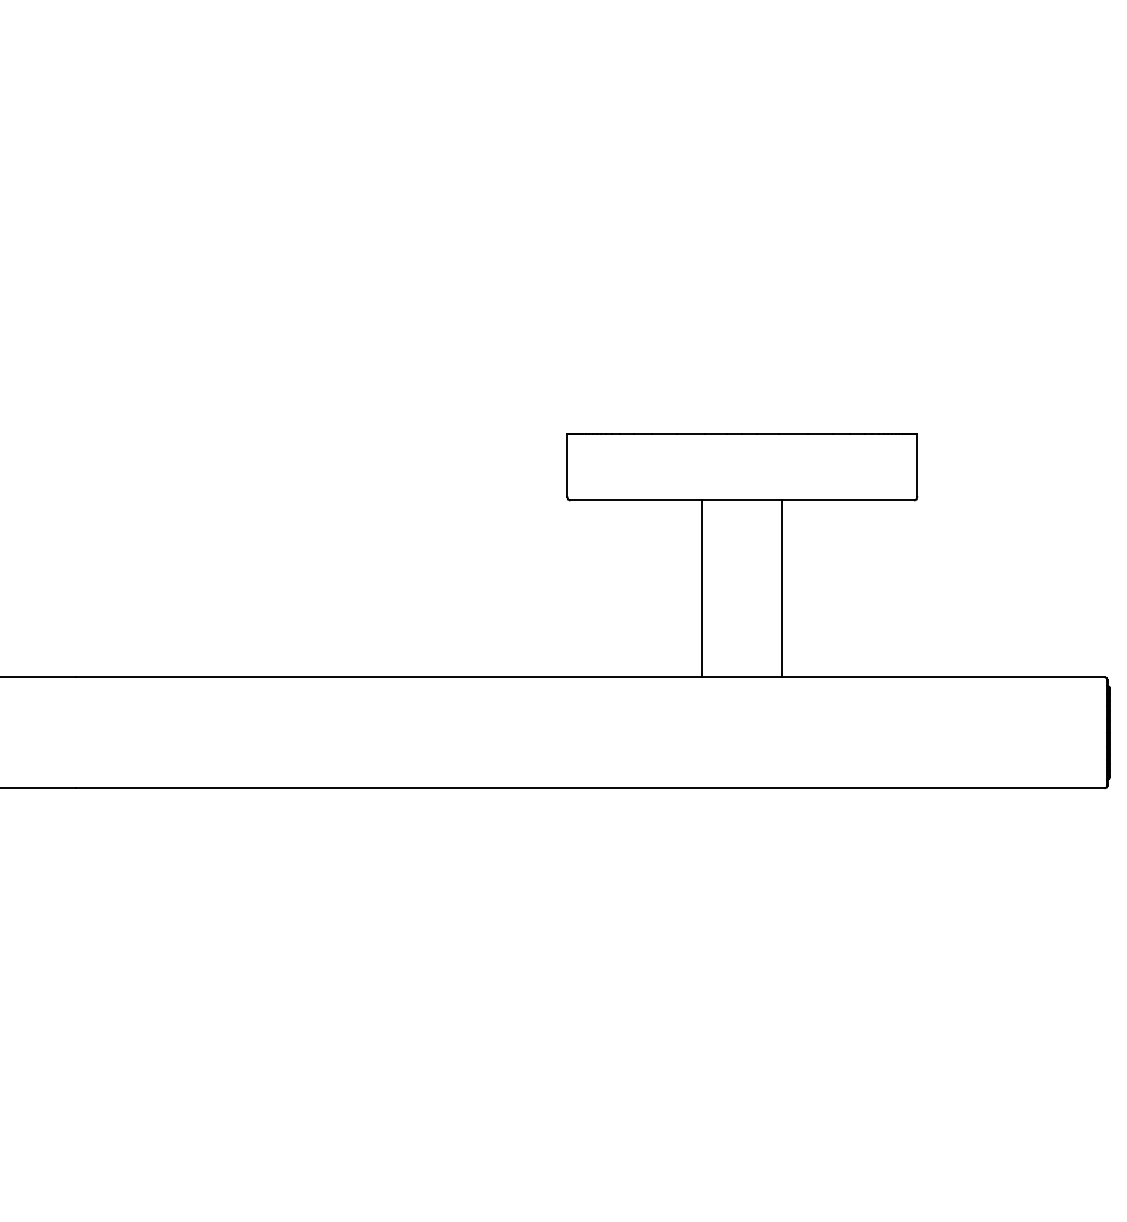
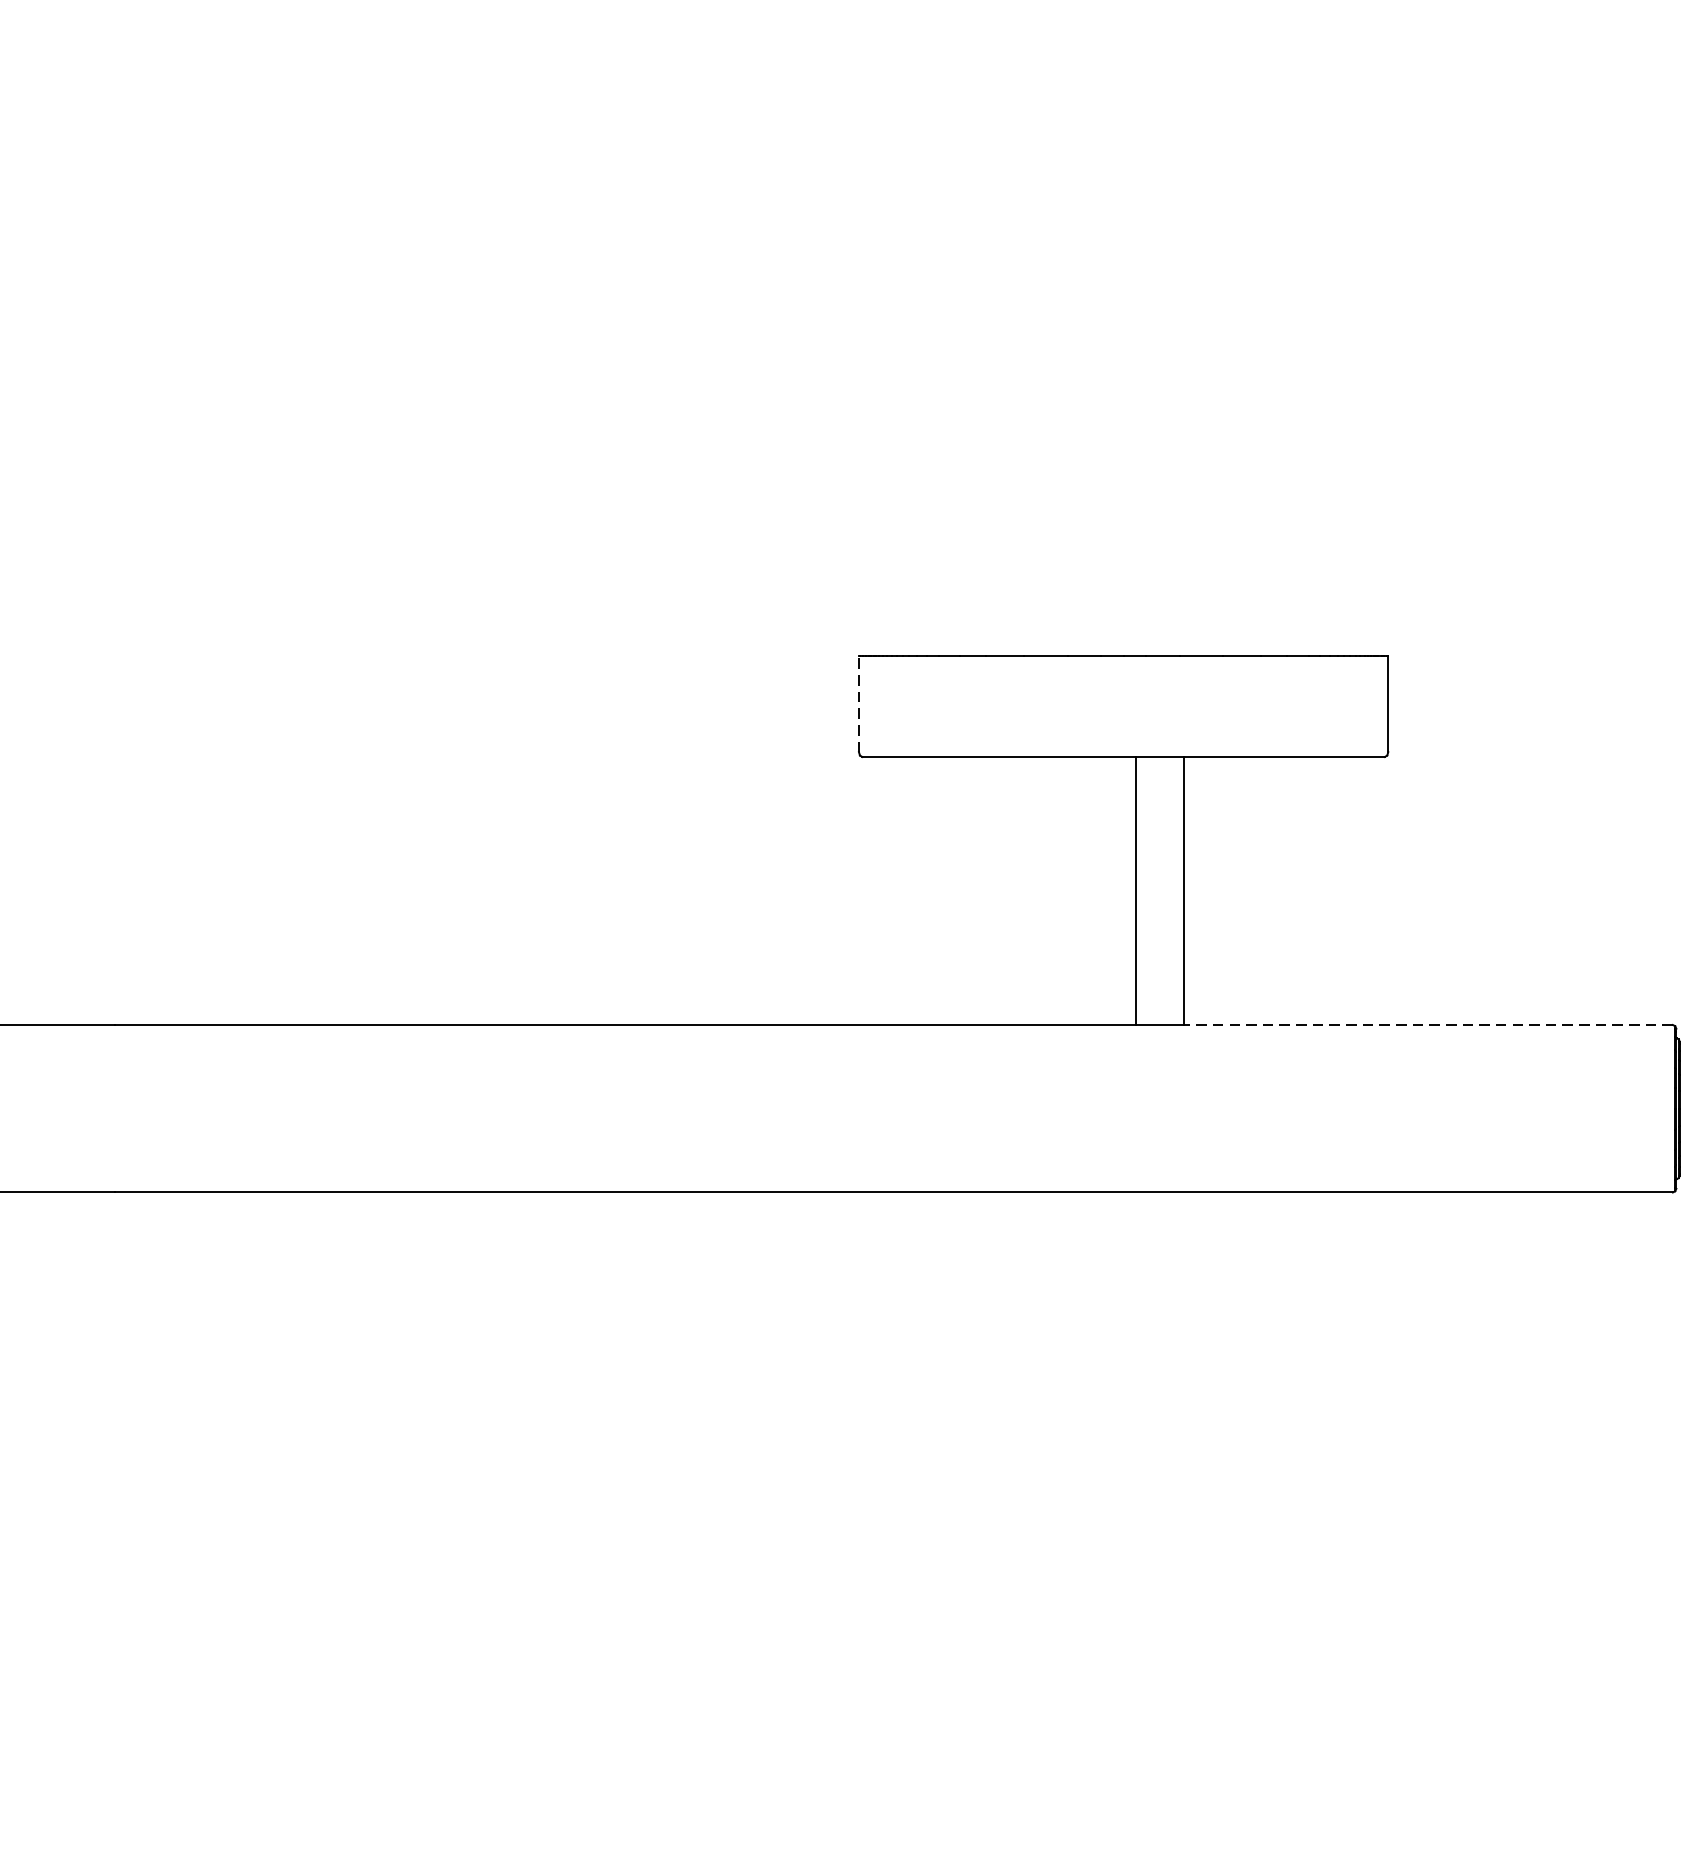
line: (567, 465) -> (859, 704), solid -> dashed
line: (702, 588) -> (1135, 890), moved
line: (943, 677) -> (1428, 1025), solid -> dashed

